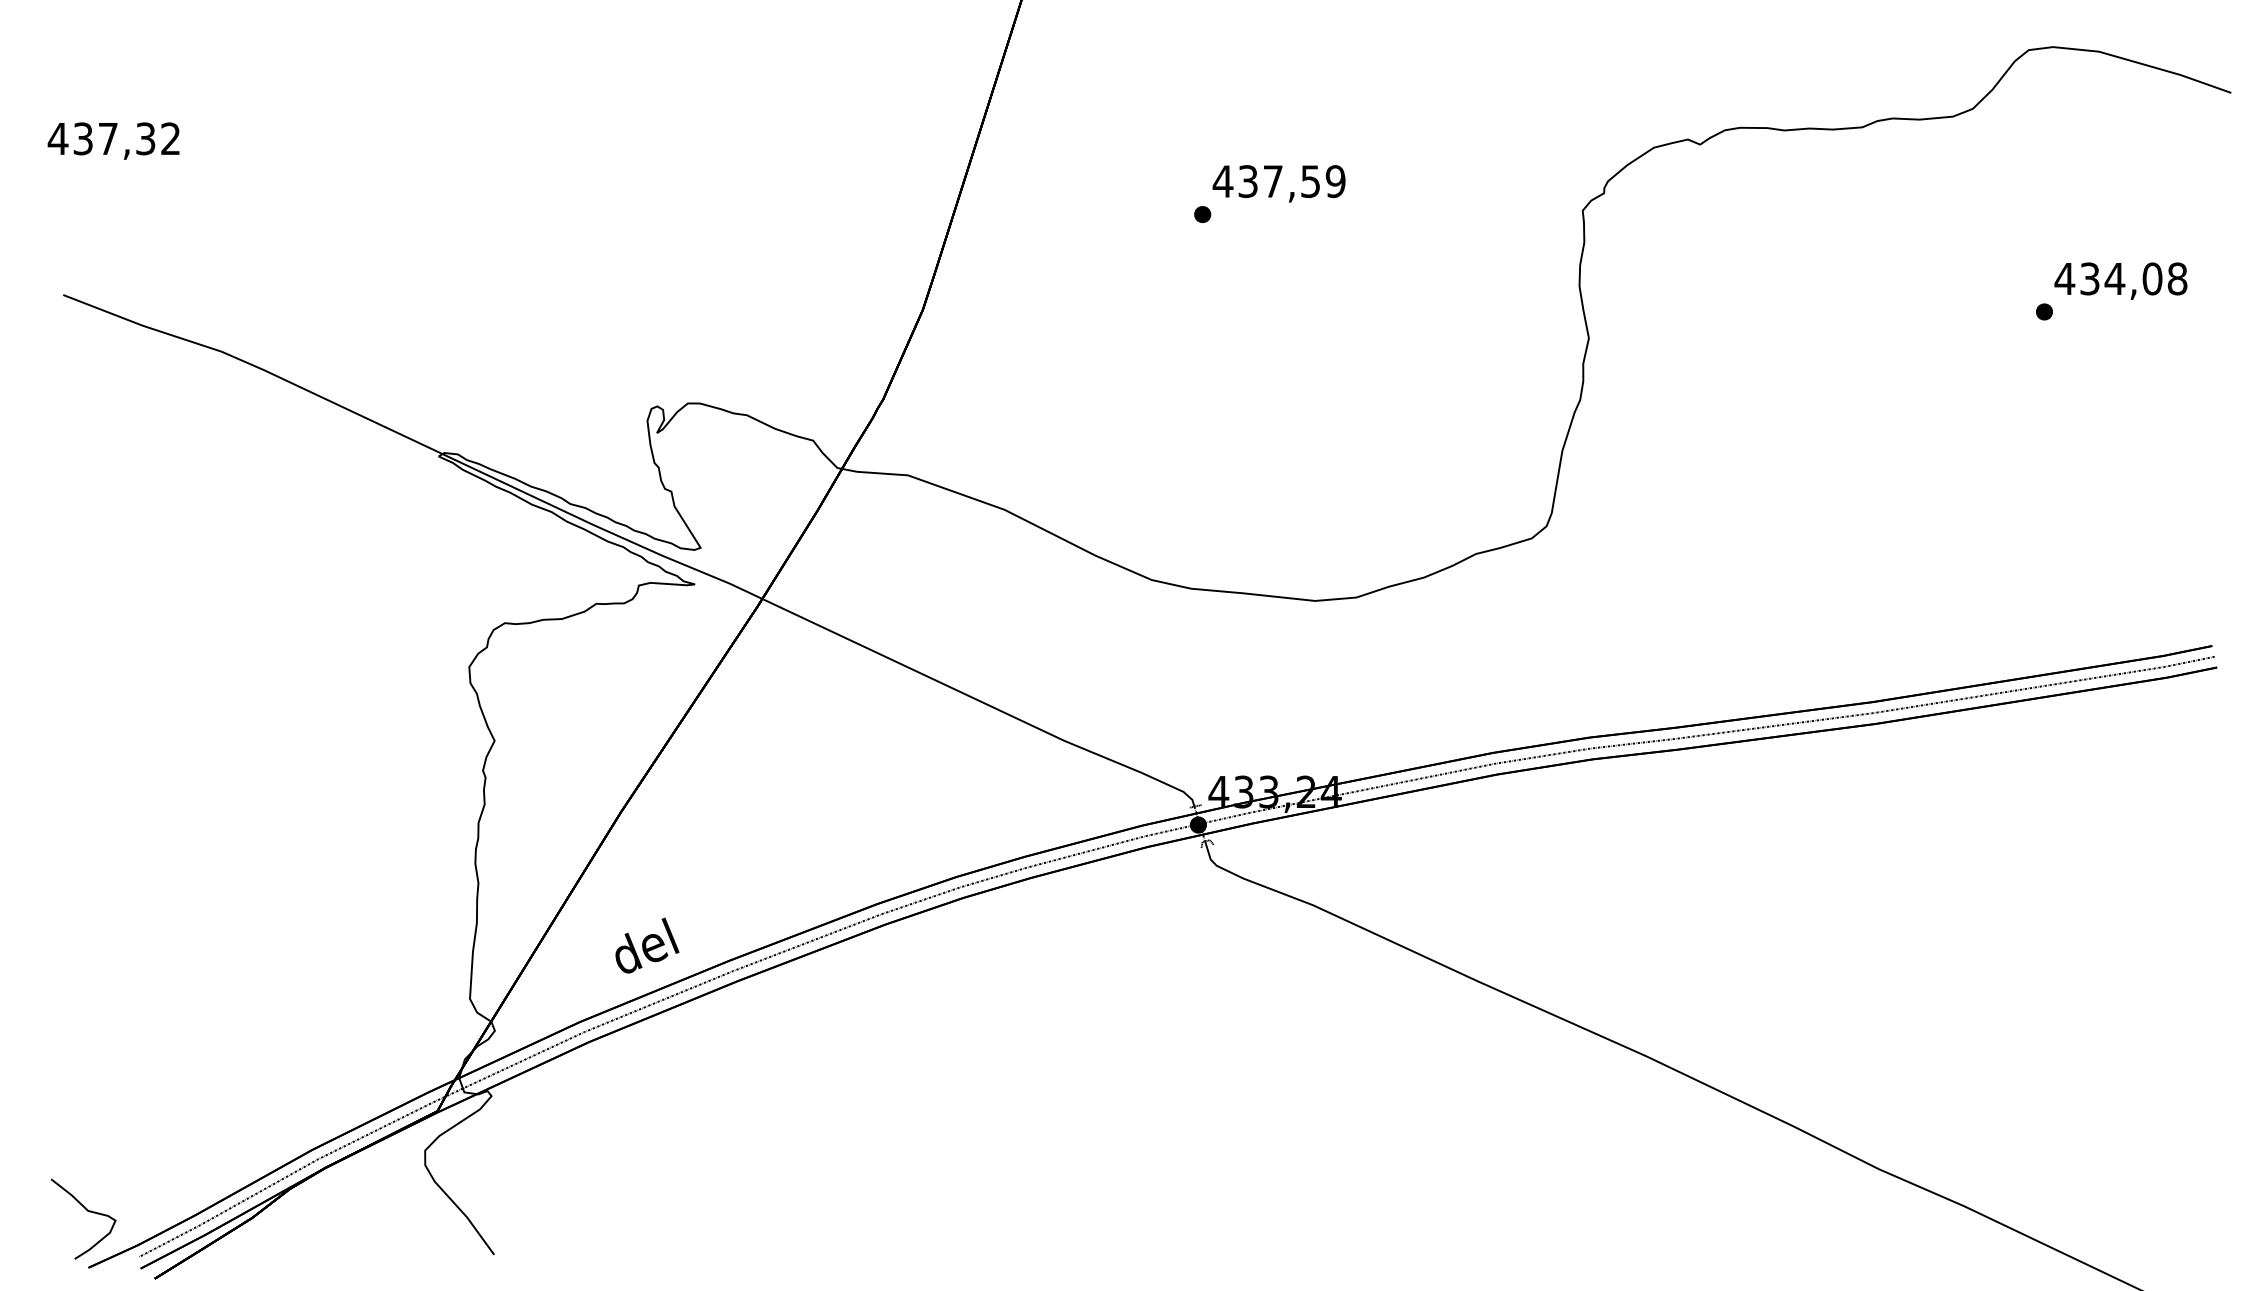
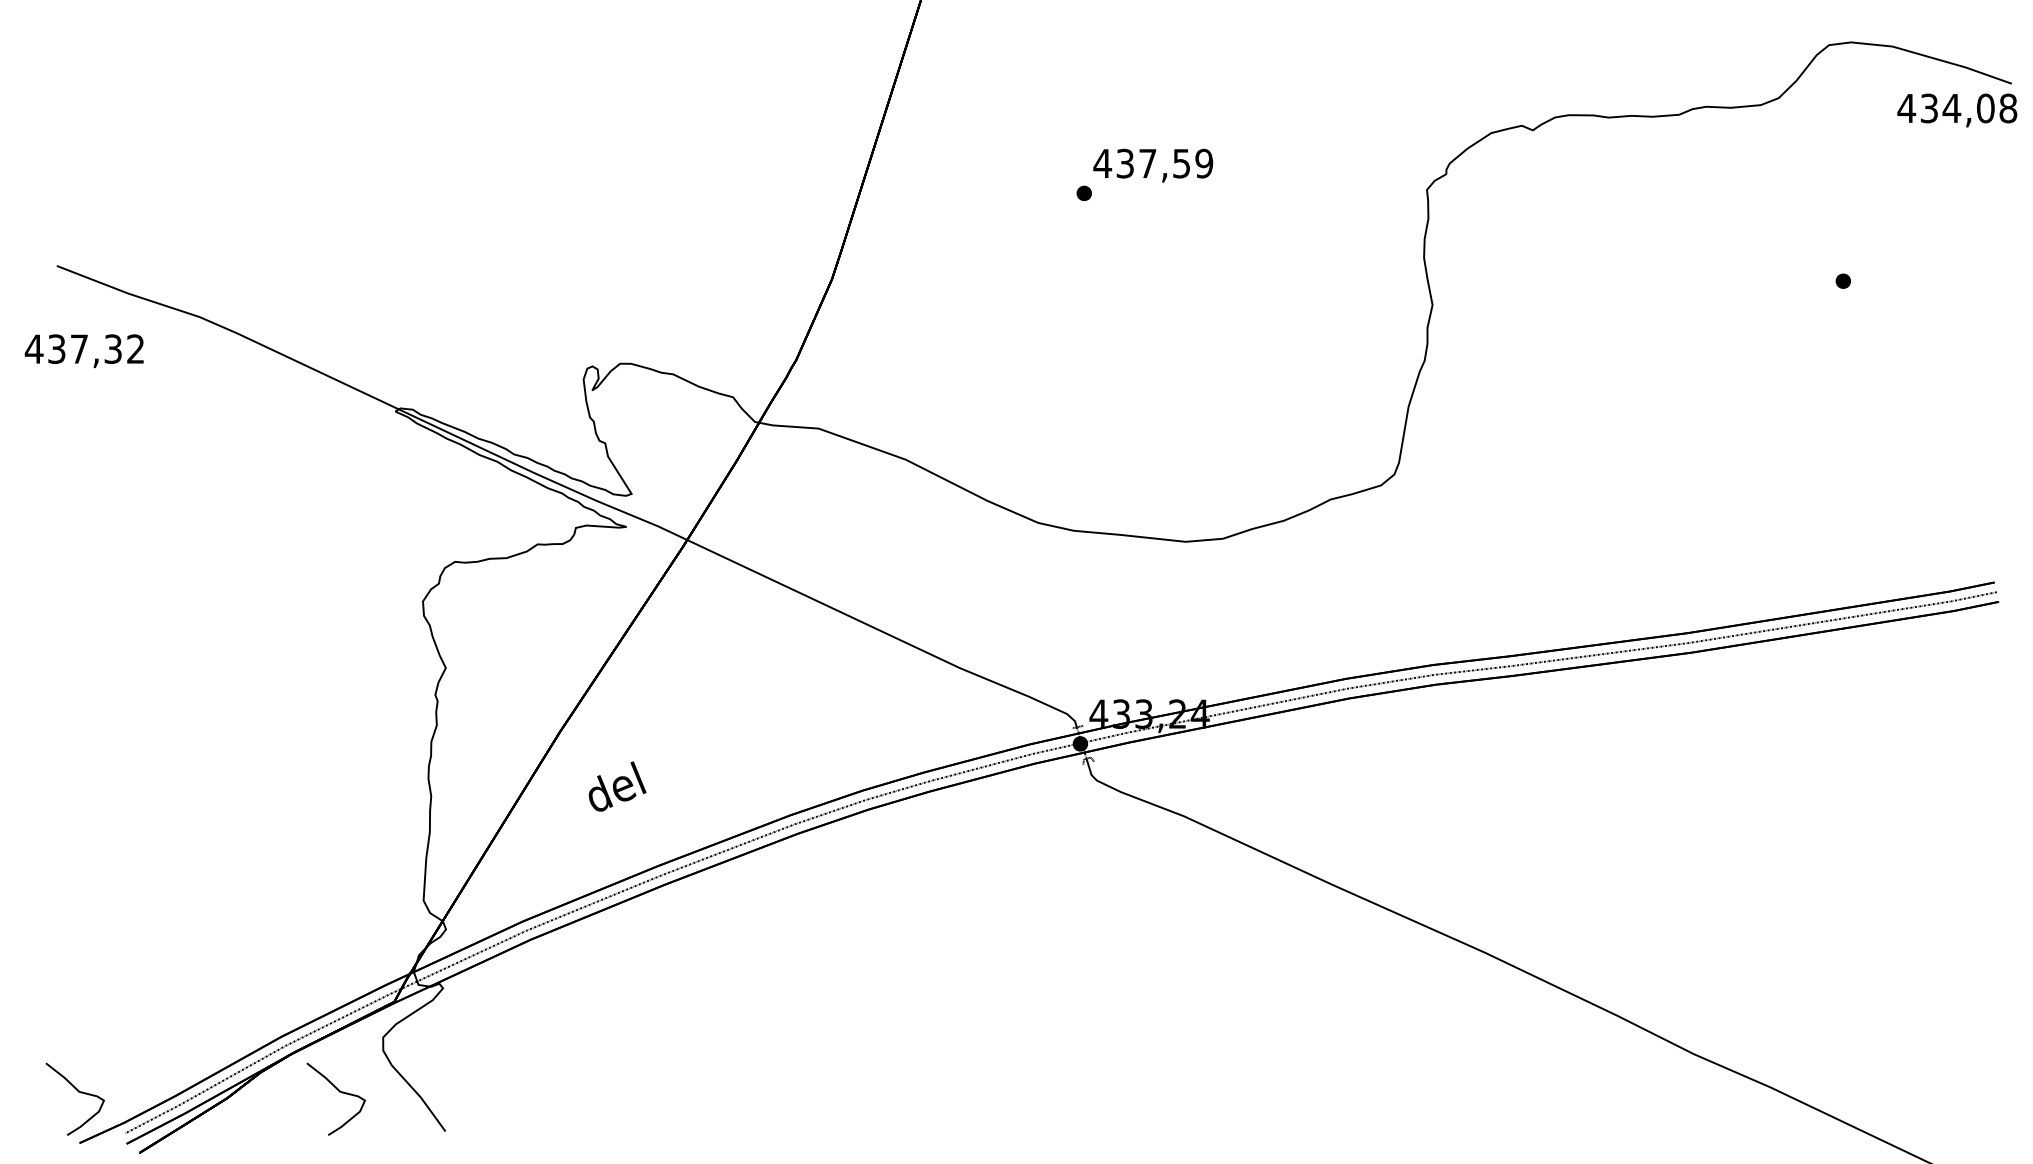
text: (112, 141) -> (83, 351), moved
text: (2121, 281) -> (1957, 110), moved
text: (647, 945) -> (617, 786), moved
part: (376, 1211) -> (339, 1092), added

